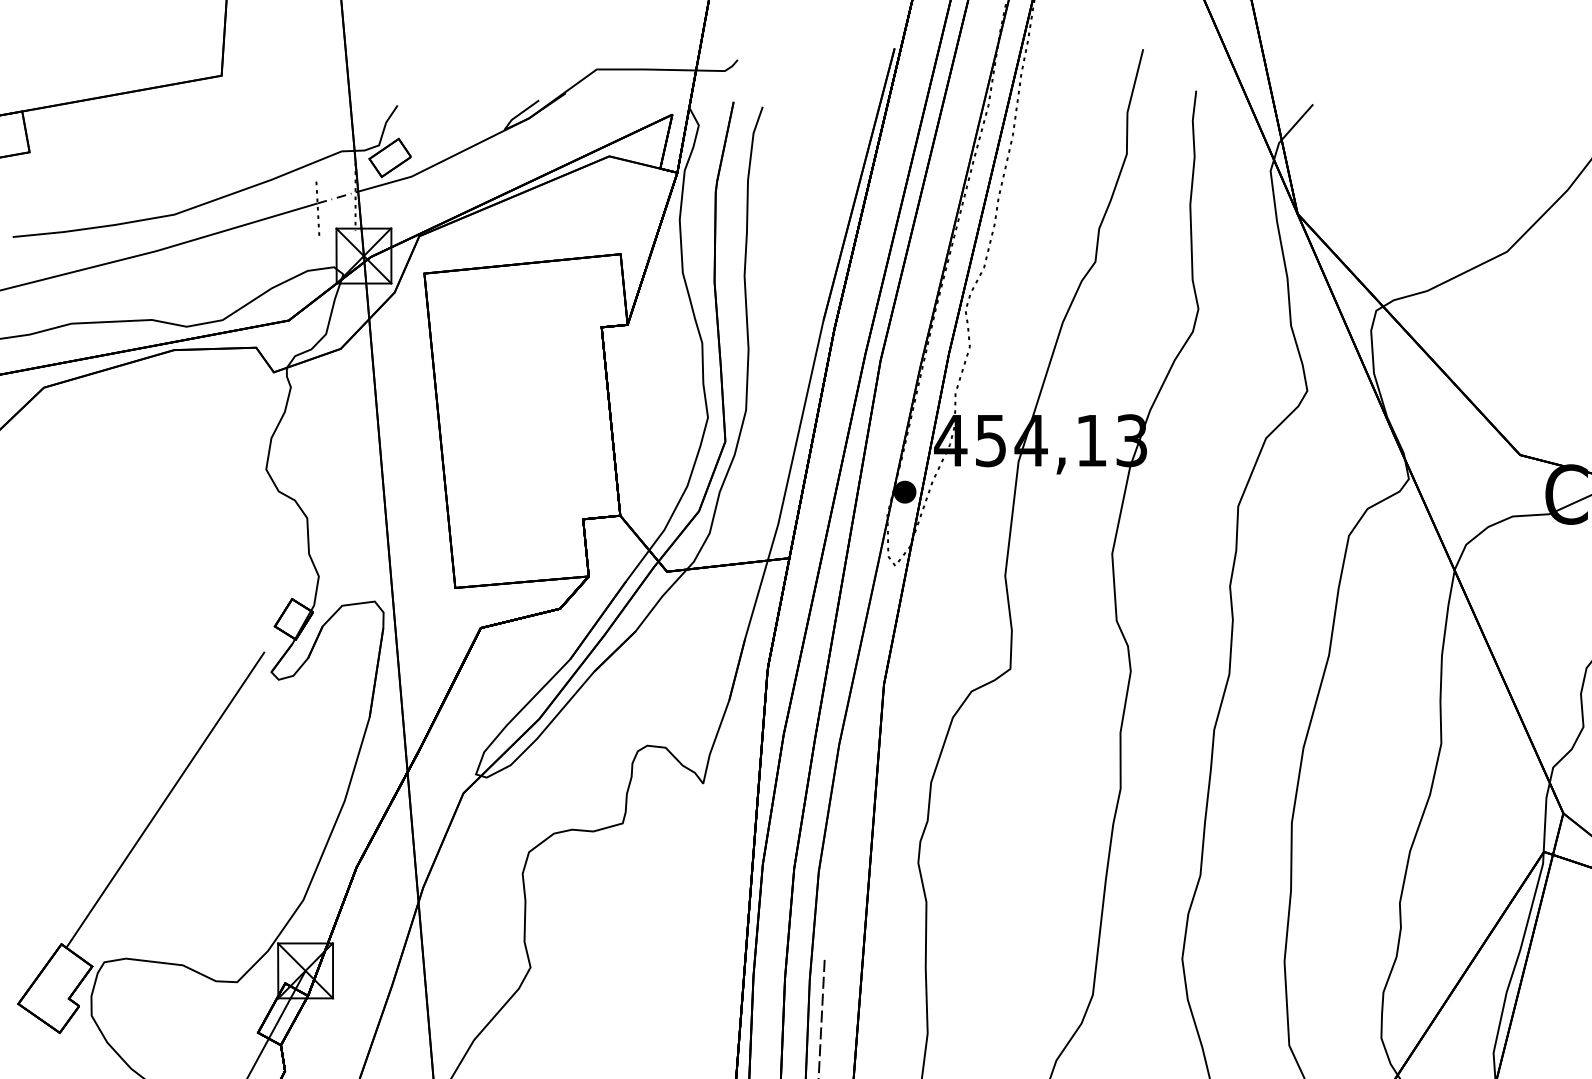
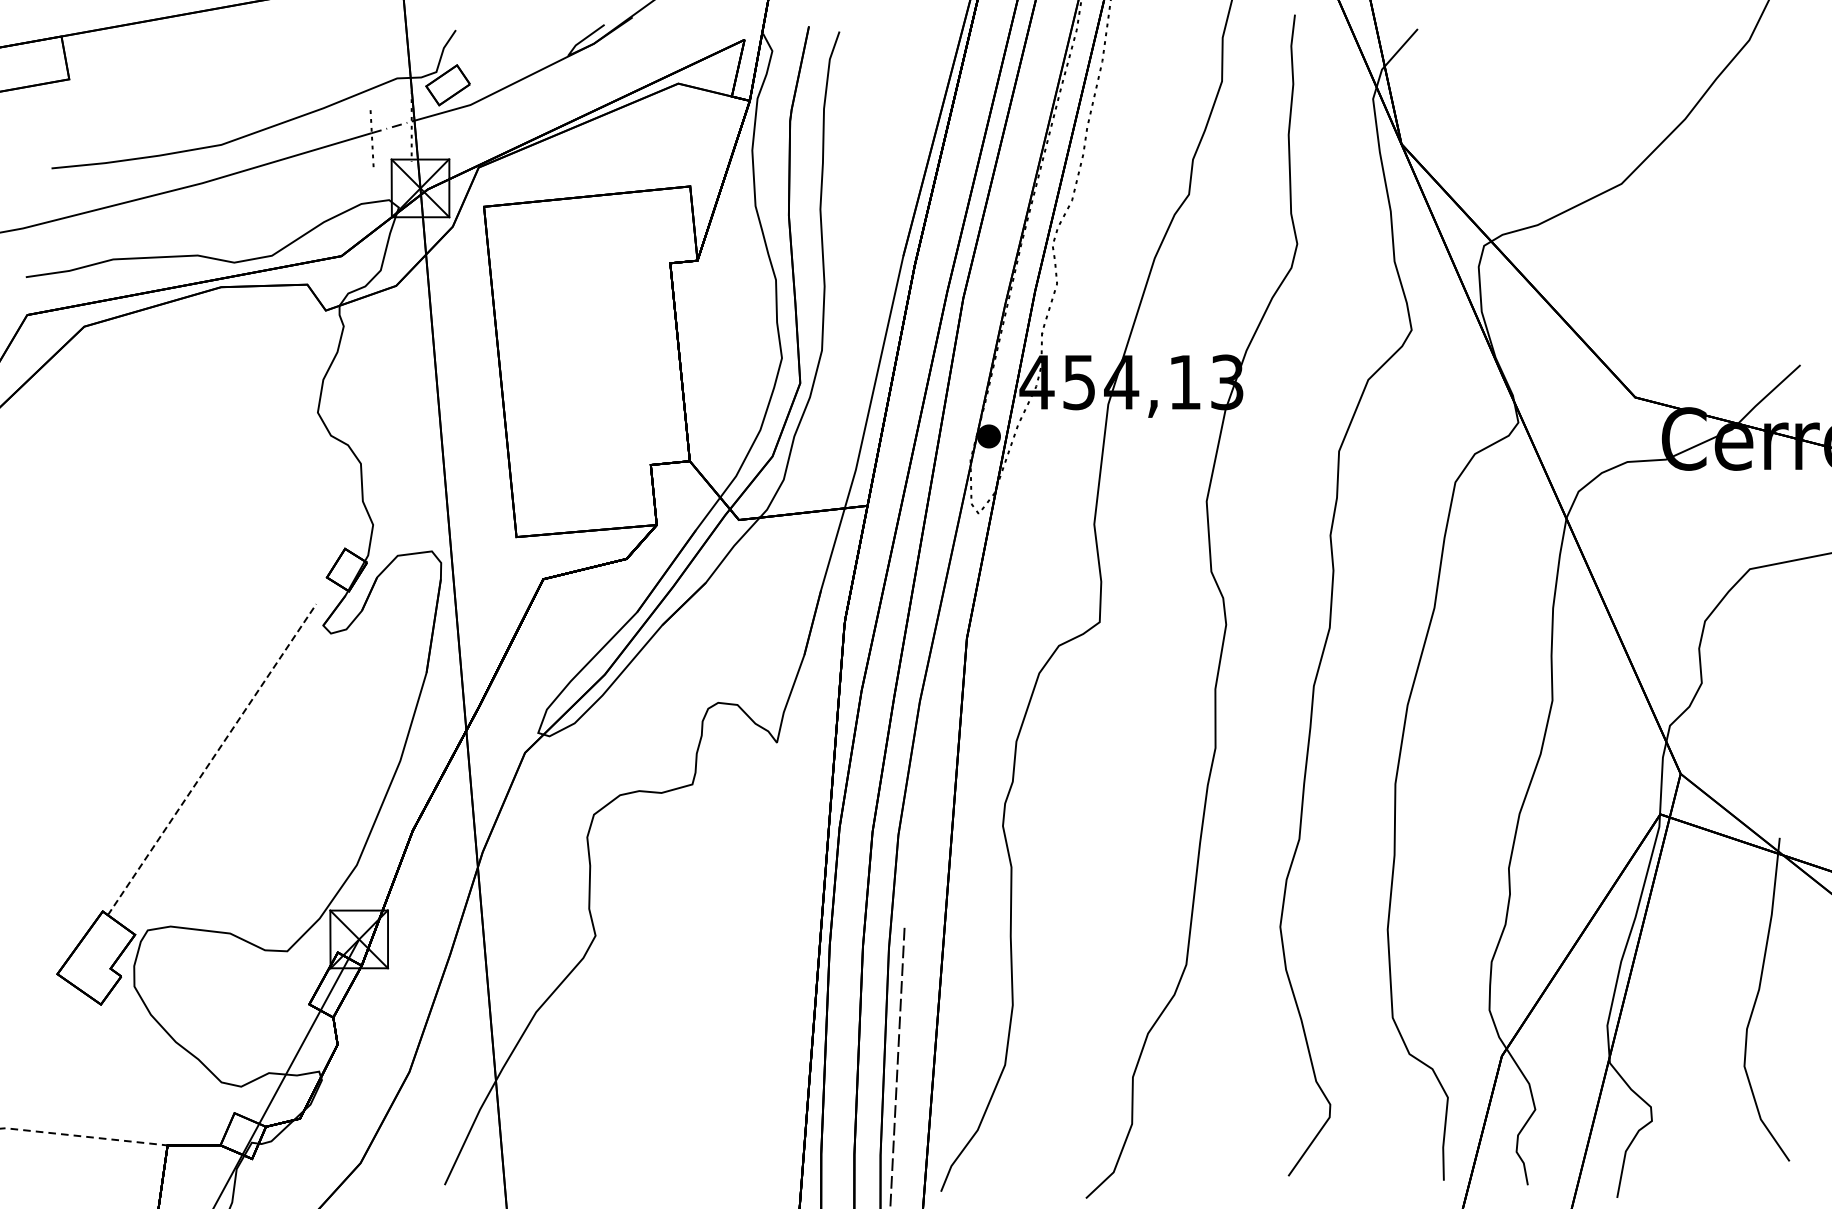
line: (165, 799) -> (212, 759), solid -> dashed

